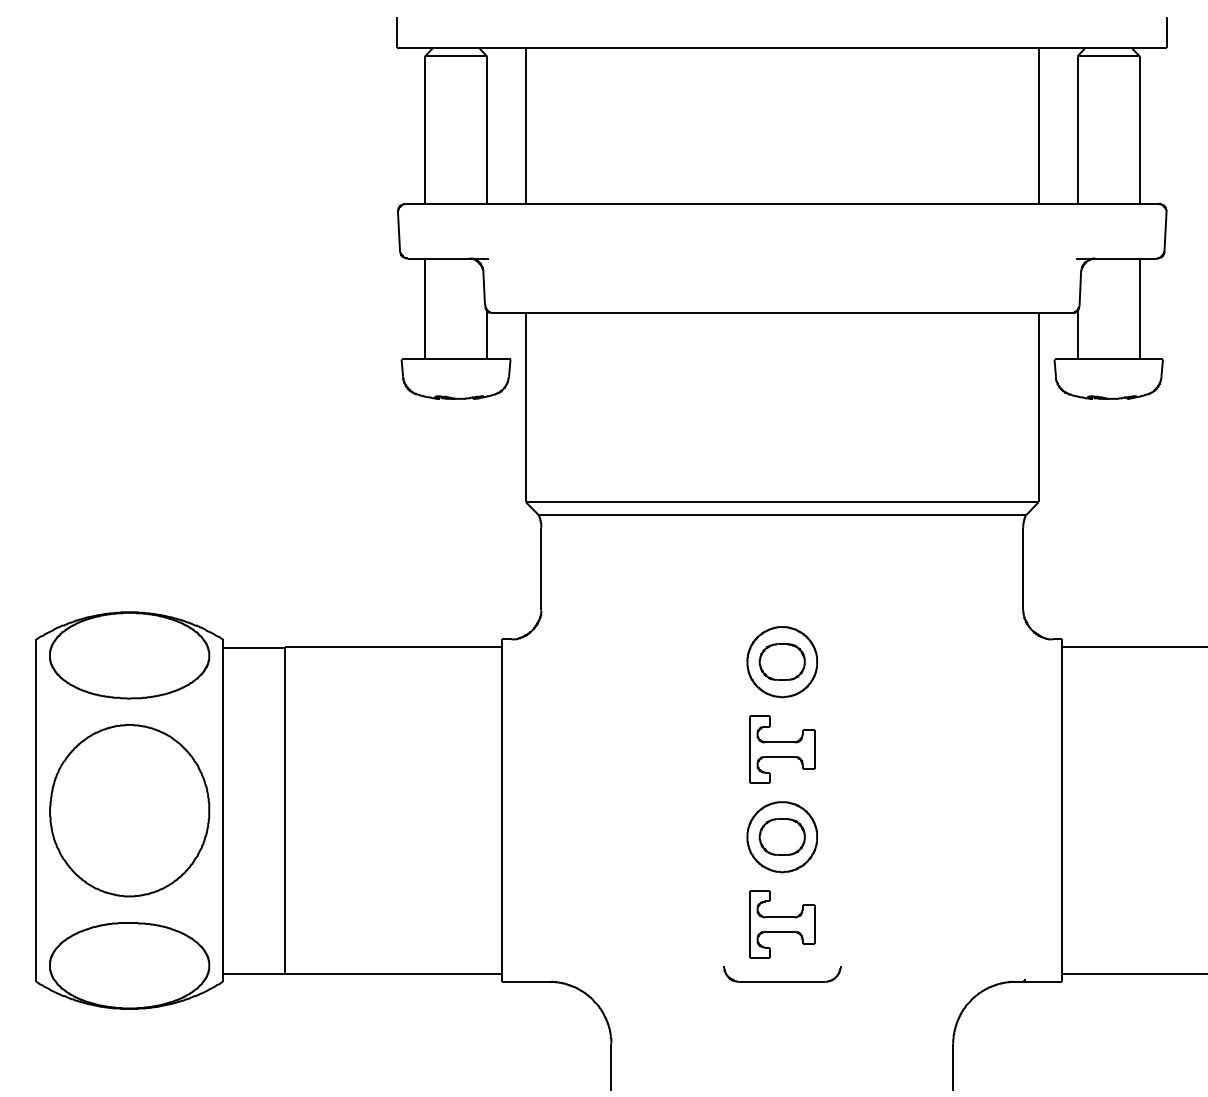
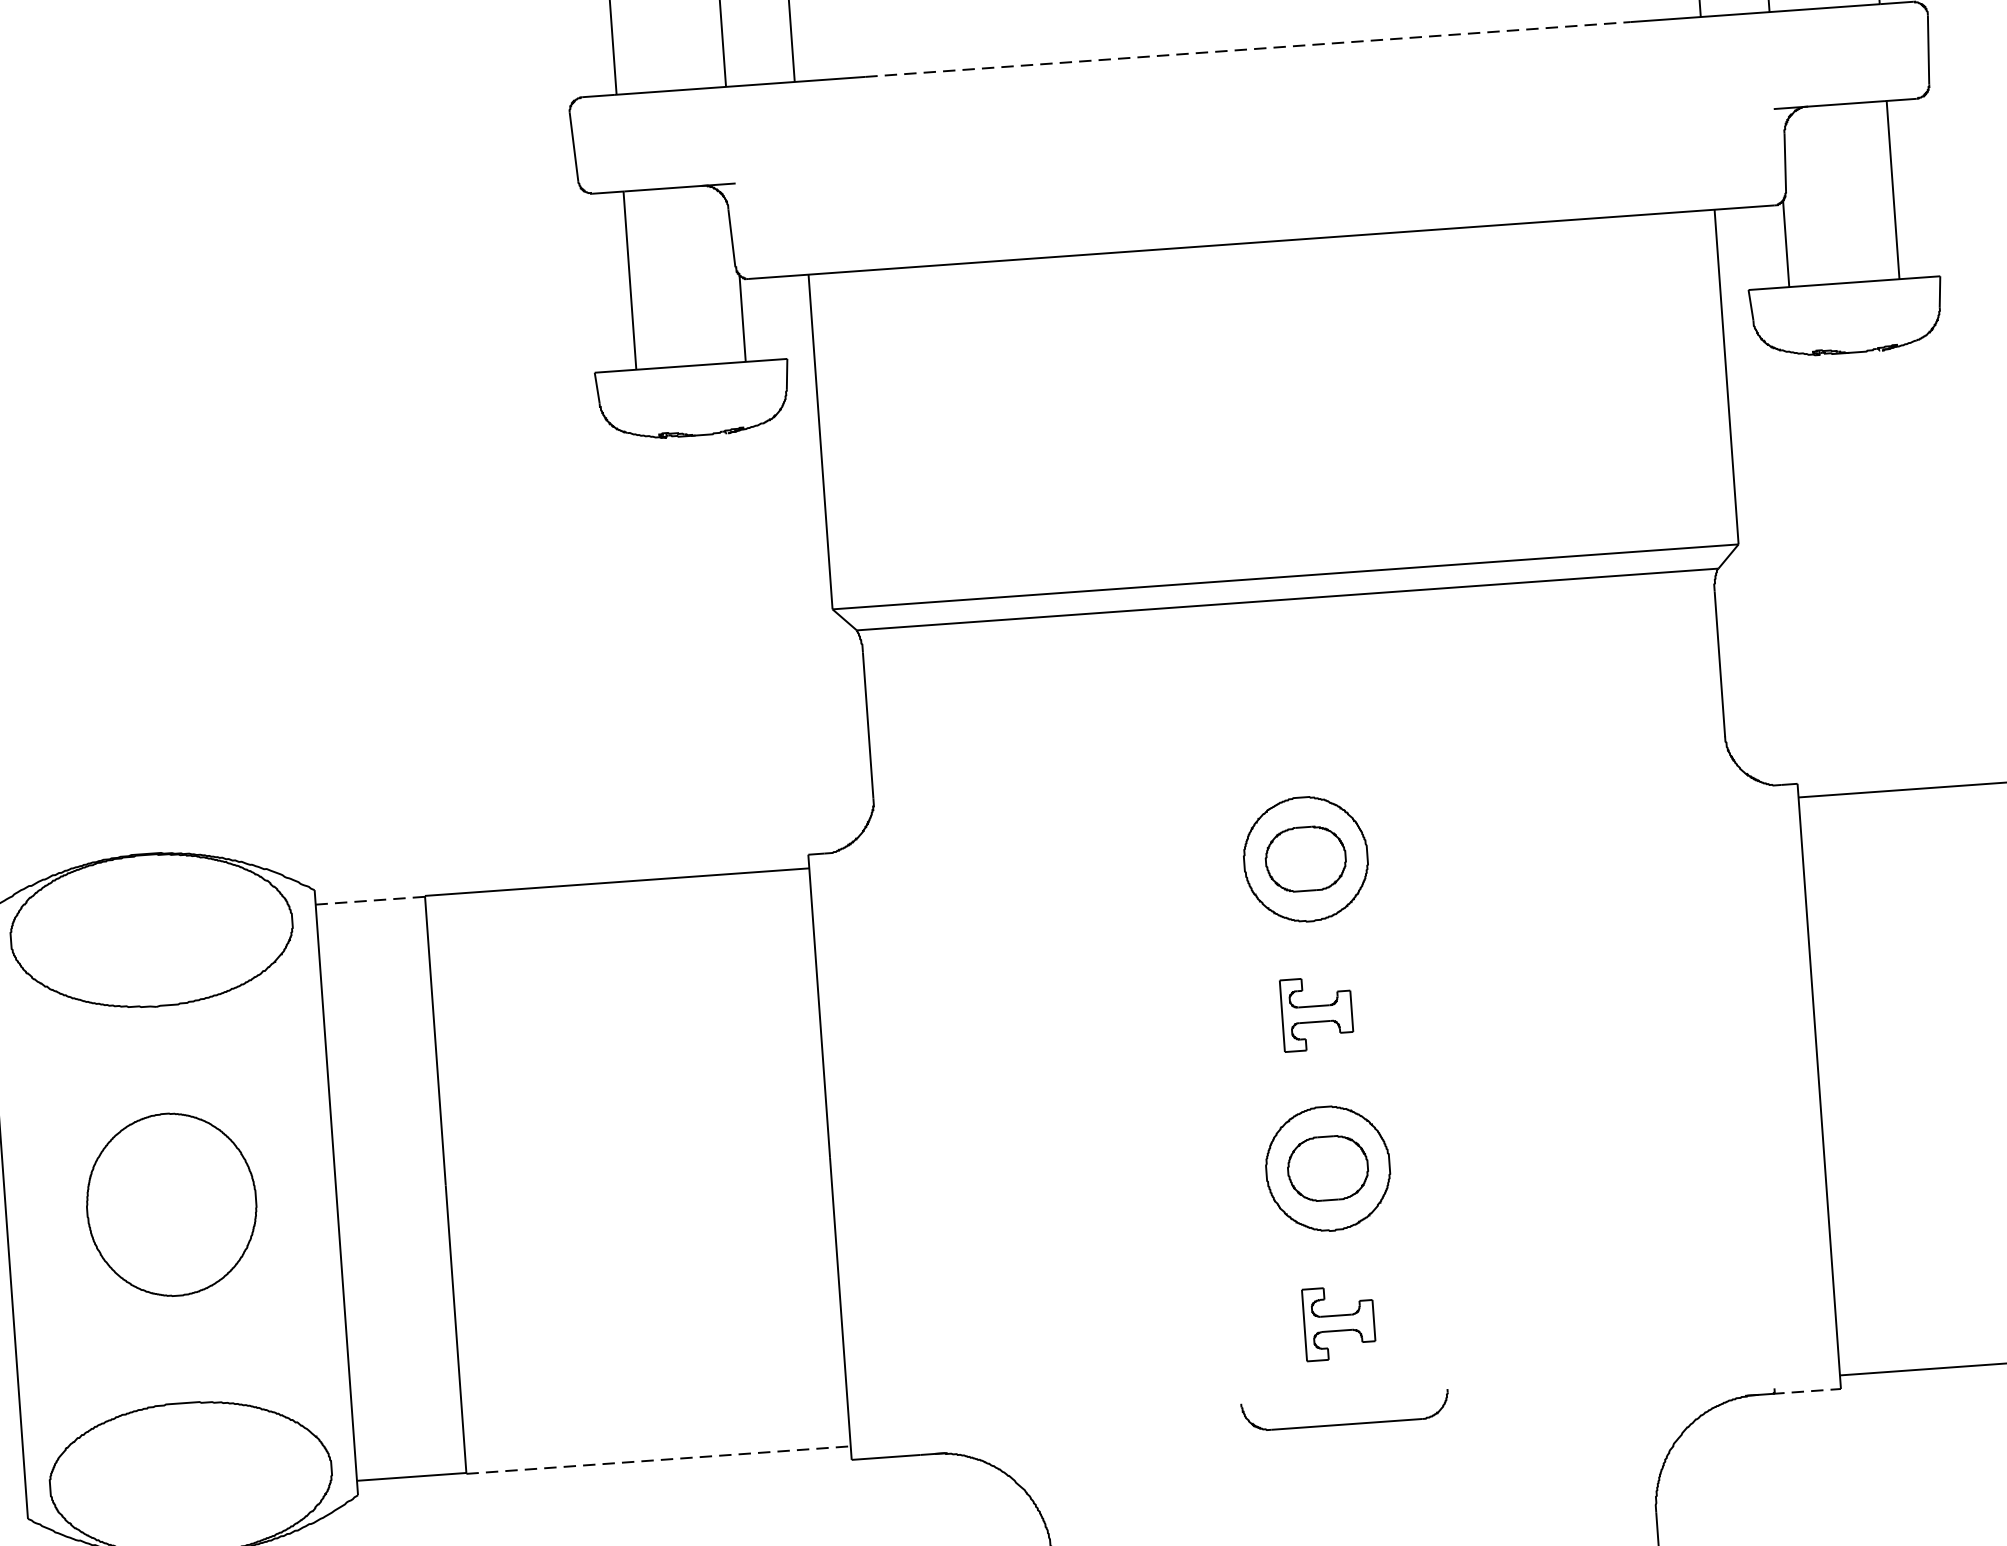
line: (782, 203) -> (1248, 48), solid -> dashed
line: (253, 647) -> (369, 900), solid -> dashed
part: (782, 749) -> (1317, 1013), size x0.6
part: (129, 810) -> (171, 1204), size x0.6
part: (782, 924) -> (1339, 1323), size x0.6
line: (393, 974) -> (658, 1460), solid -> dashed
line: (1043, 981) -> (1807, 1390), solid -> dashed

